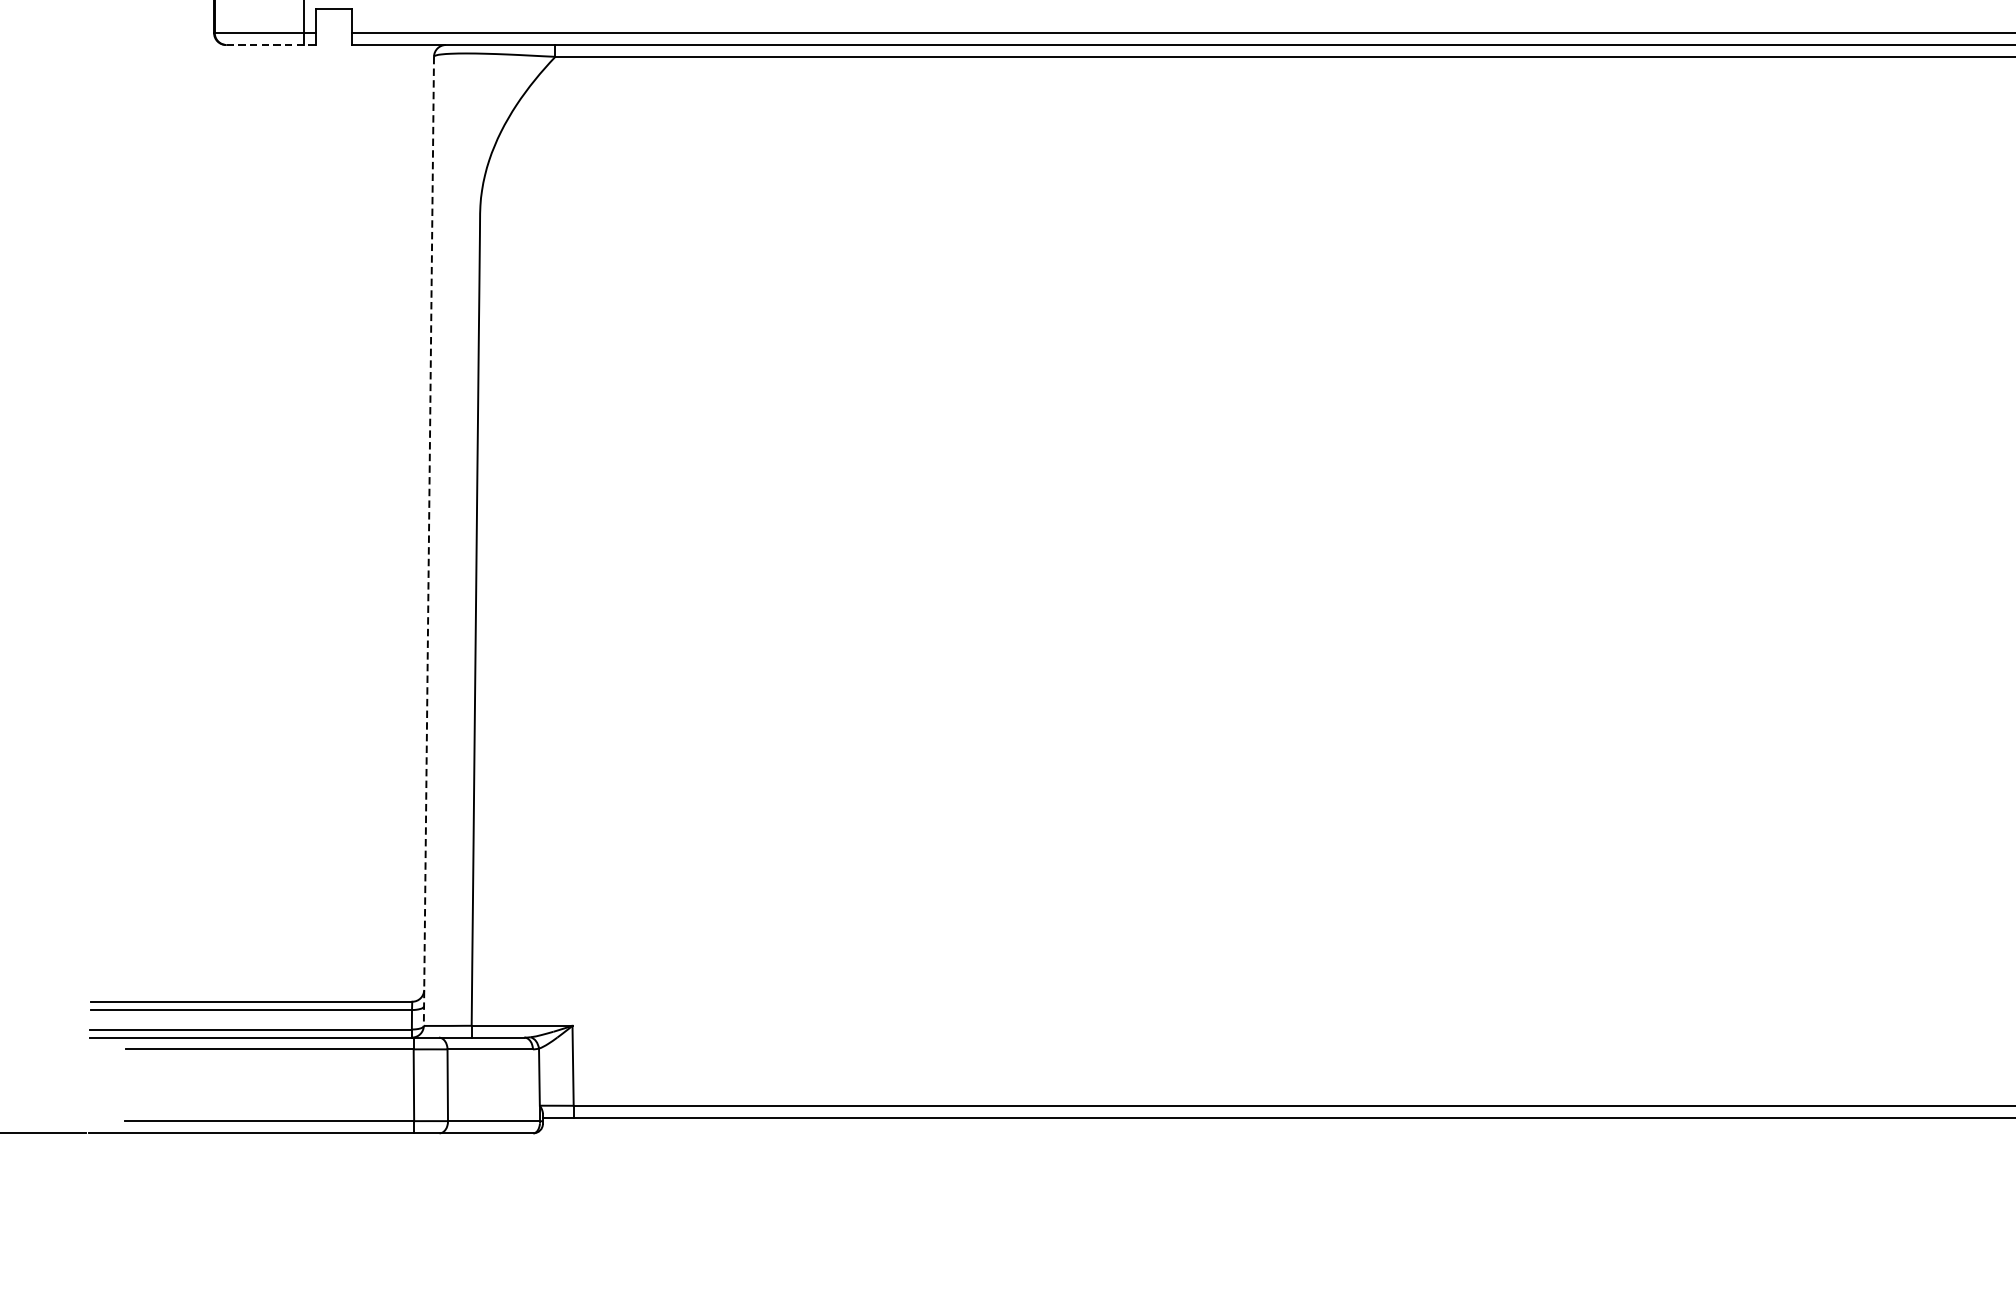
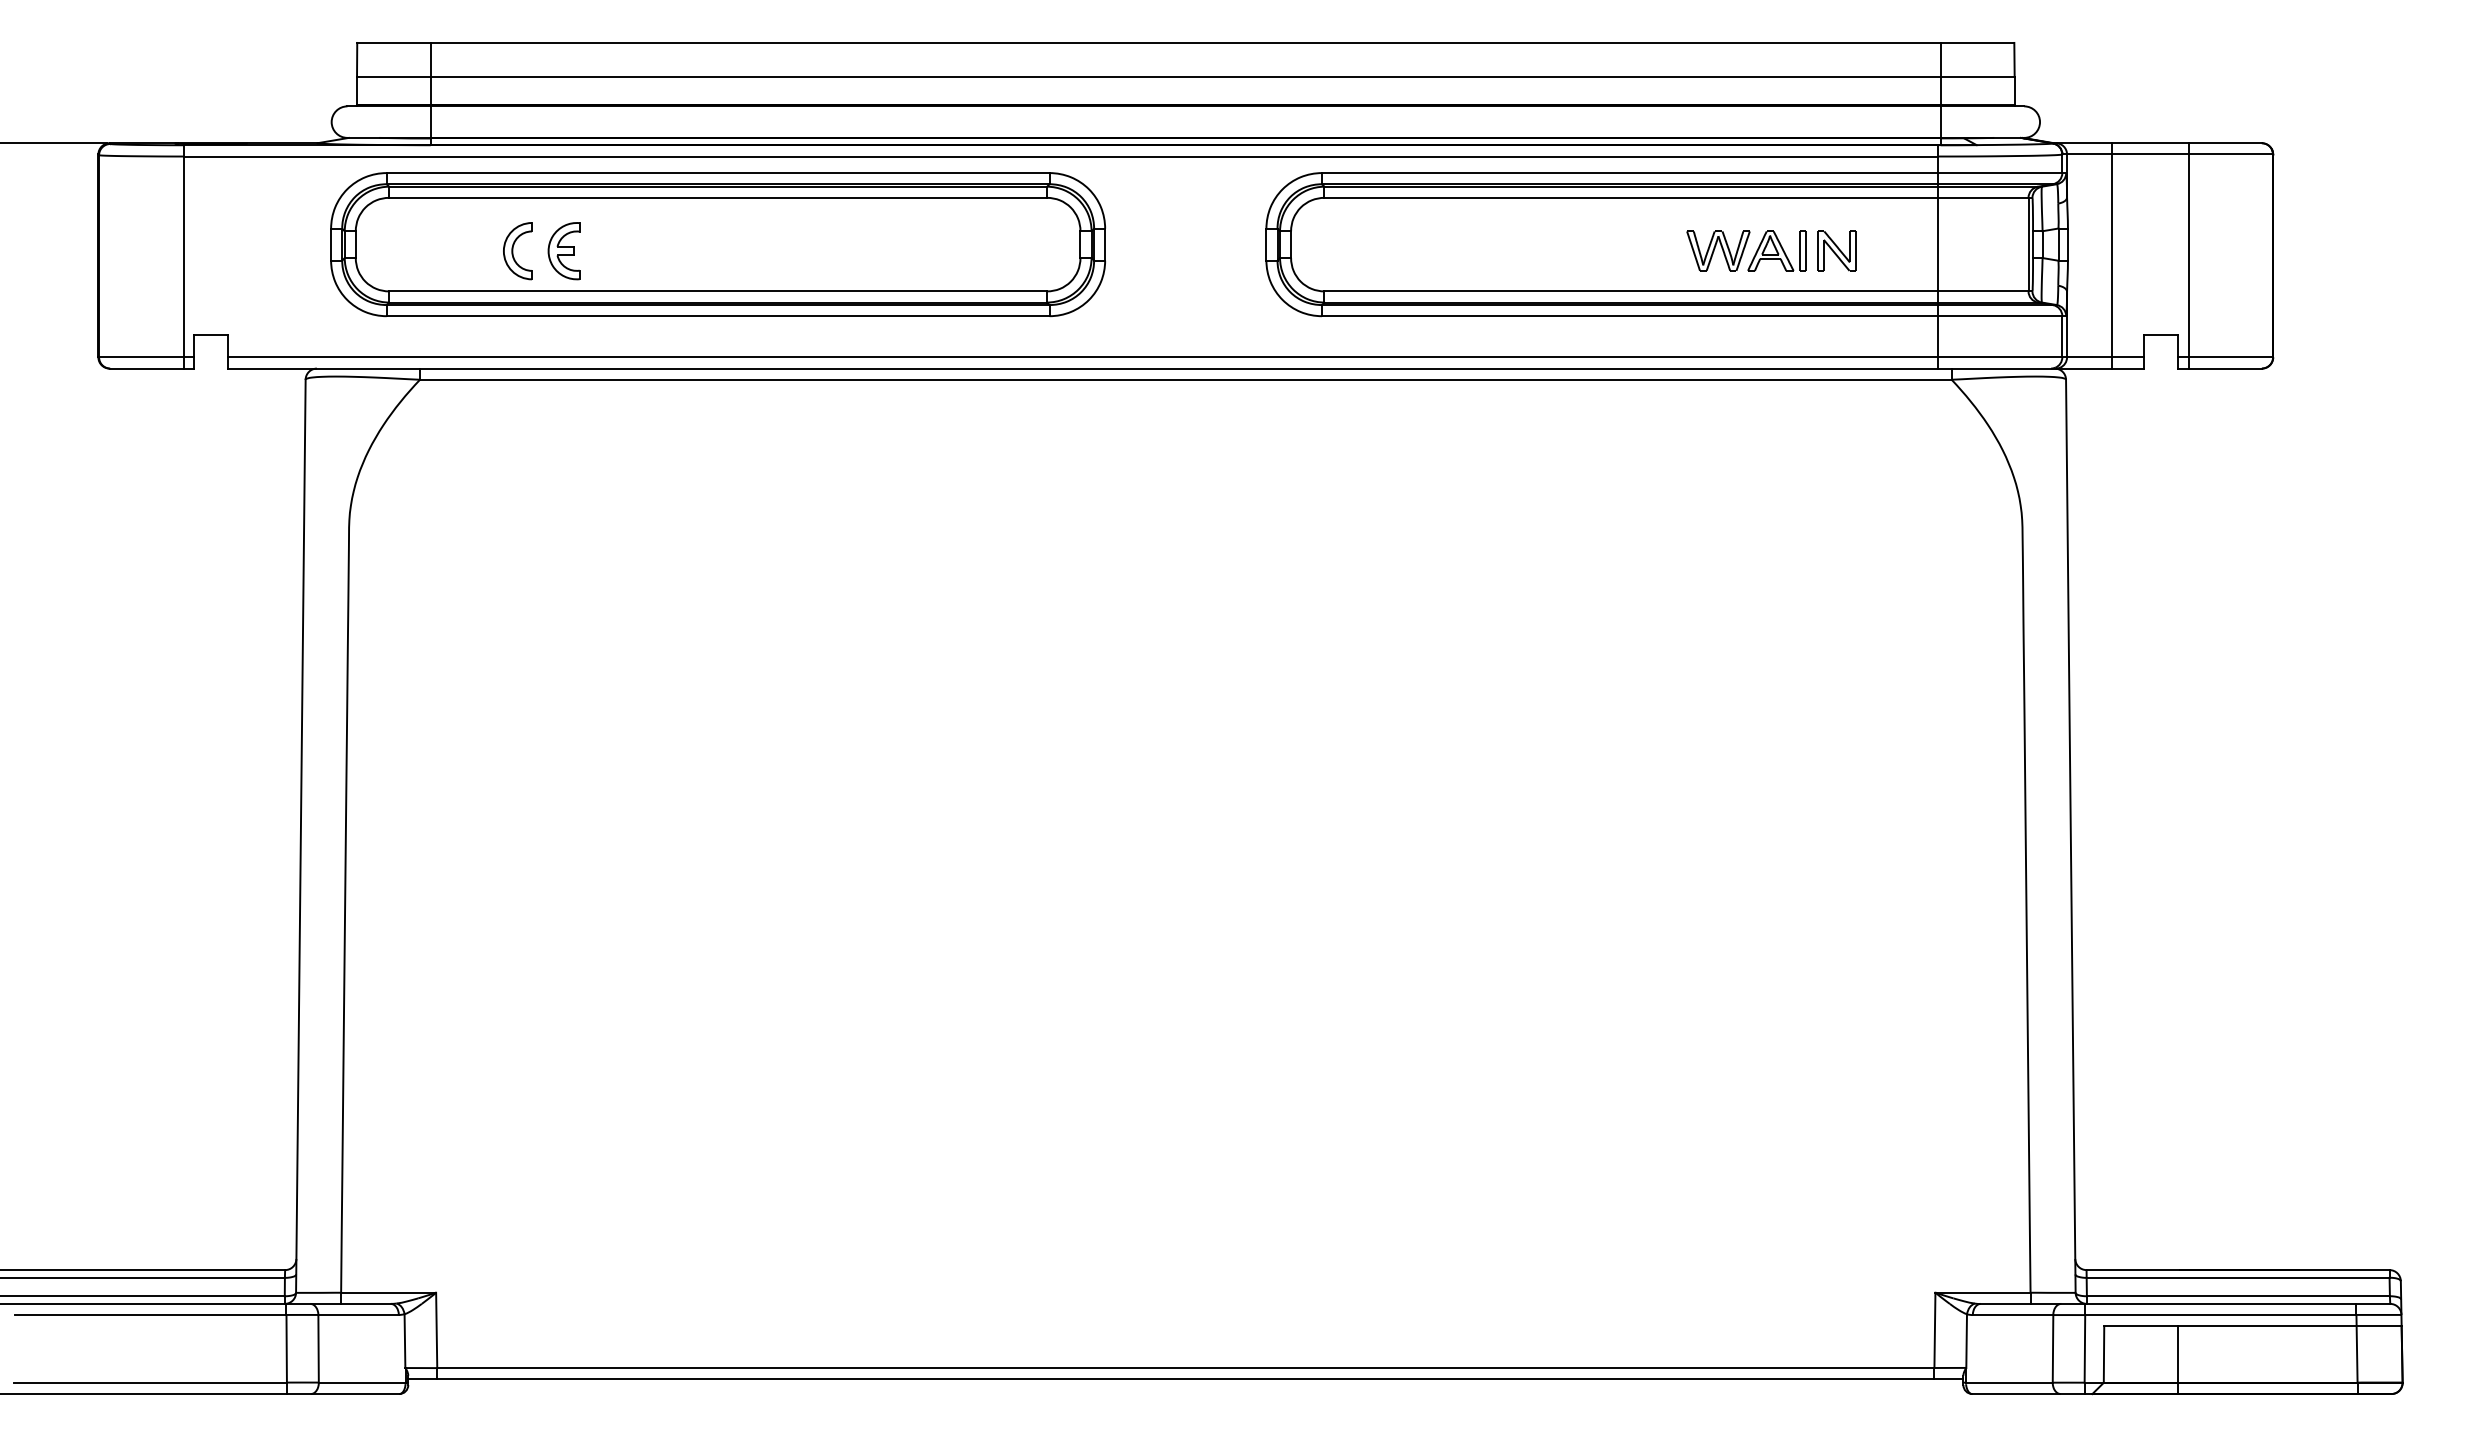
line: (270, 44) -> (151, 368), dashed -> solid
line: (428, 541) -> (300, 836), dashed -> solid

